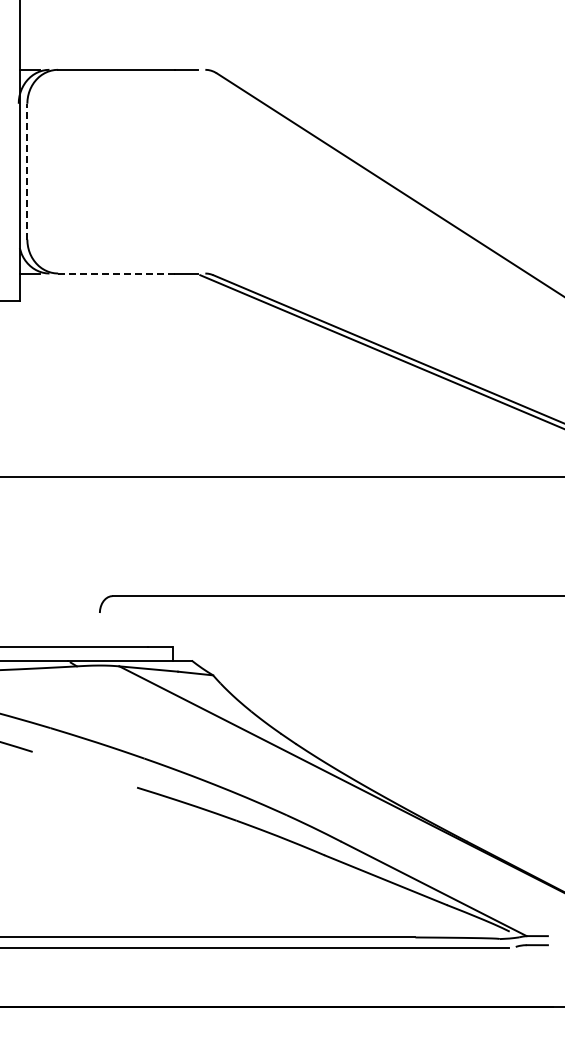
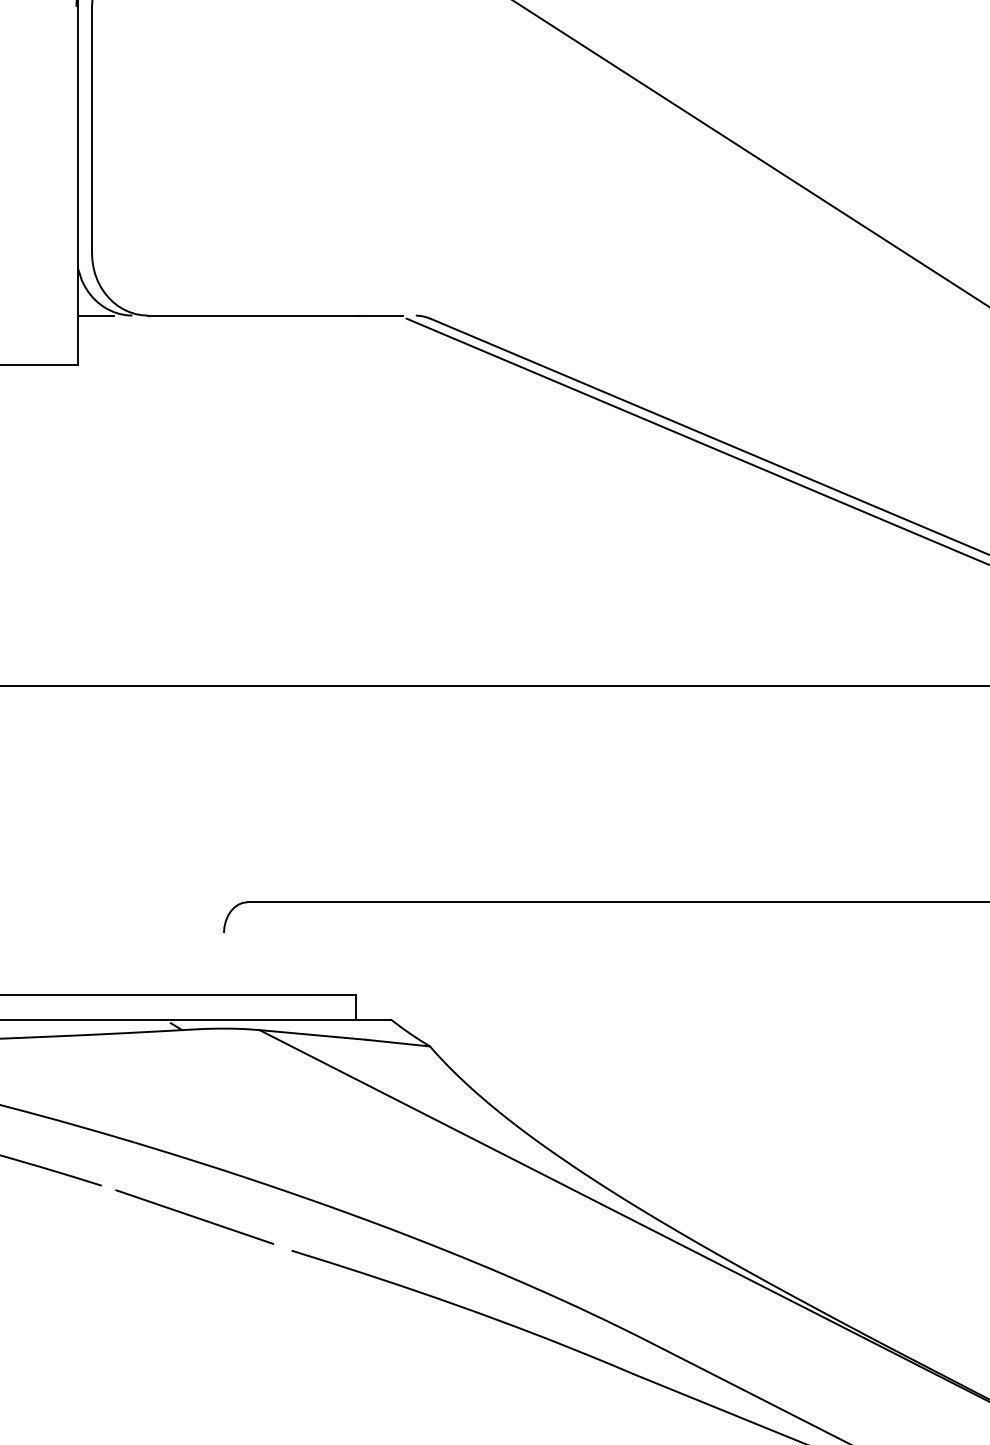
line: (27, 171) -> (92, 130), dashed -> solid
line: (115, 273) -> (252, 315), dashed -> solid
line: (83, 768) -> (194, 1215), added

